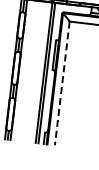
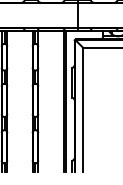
line: (61, 83) -> (82, 110), dashed -> solid

